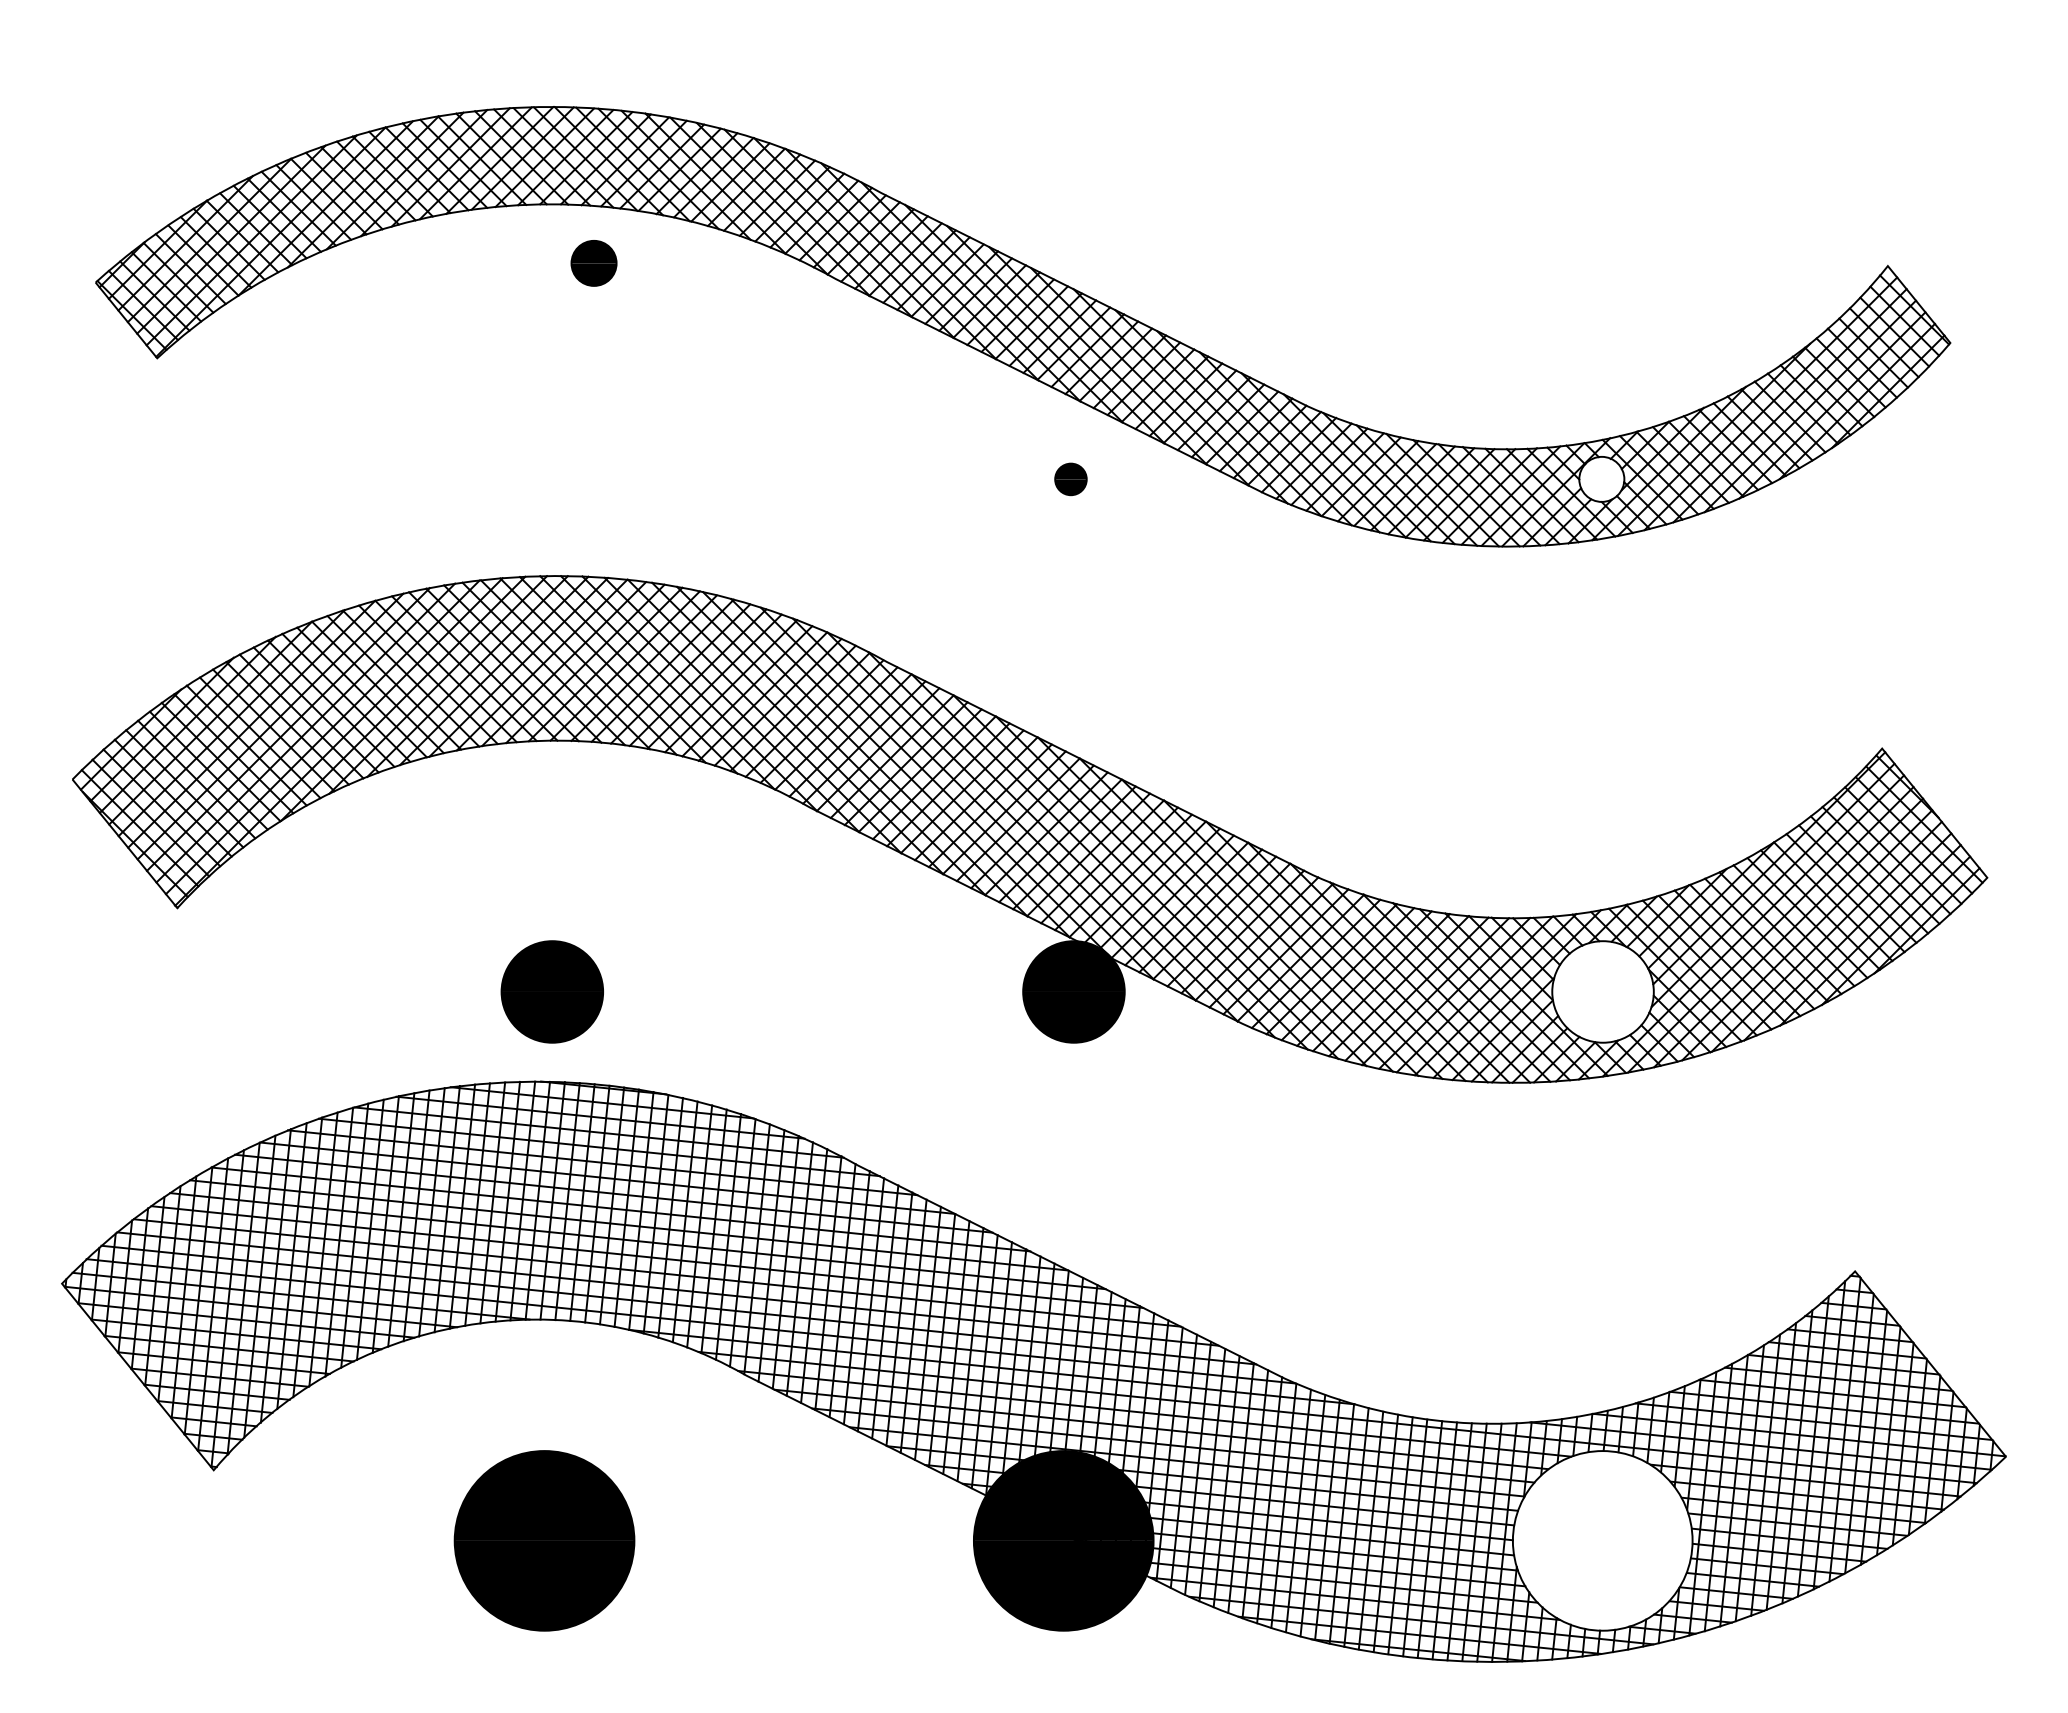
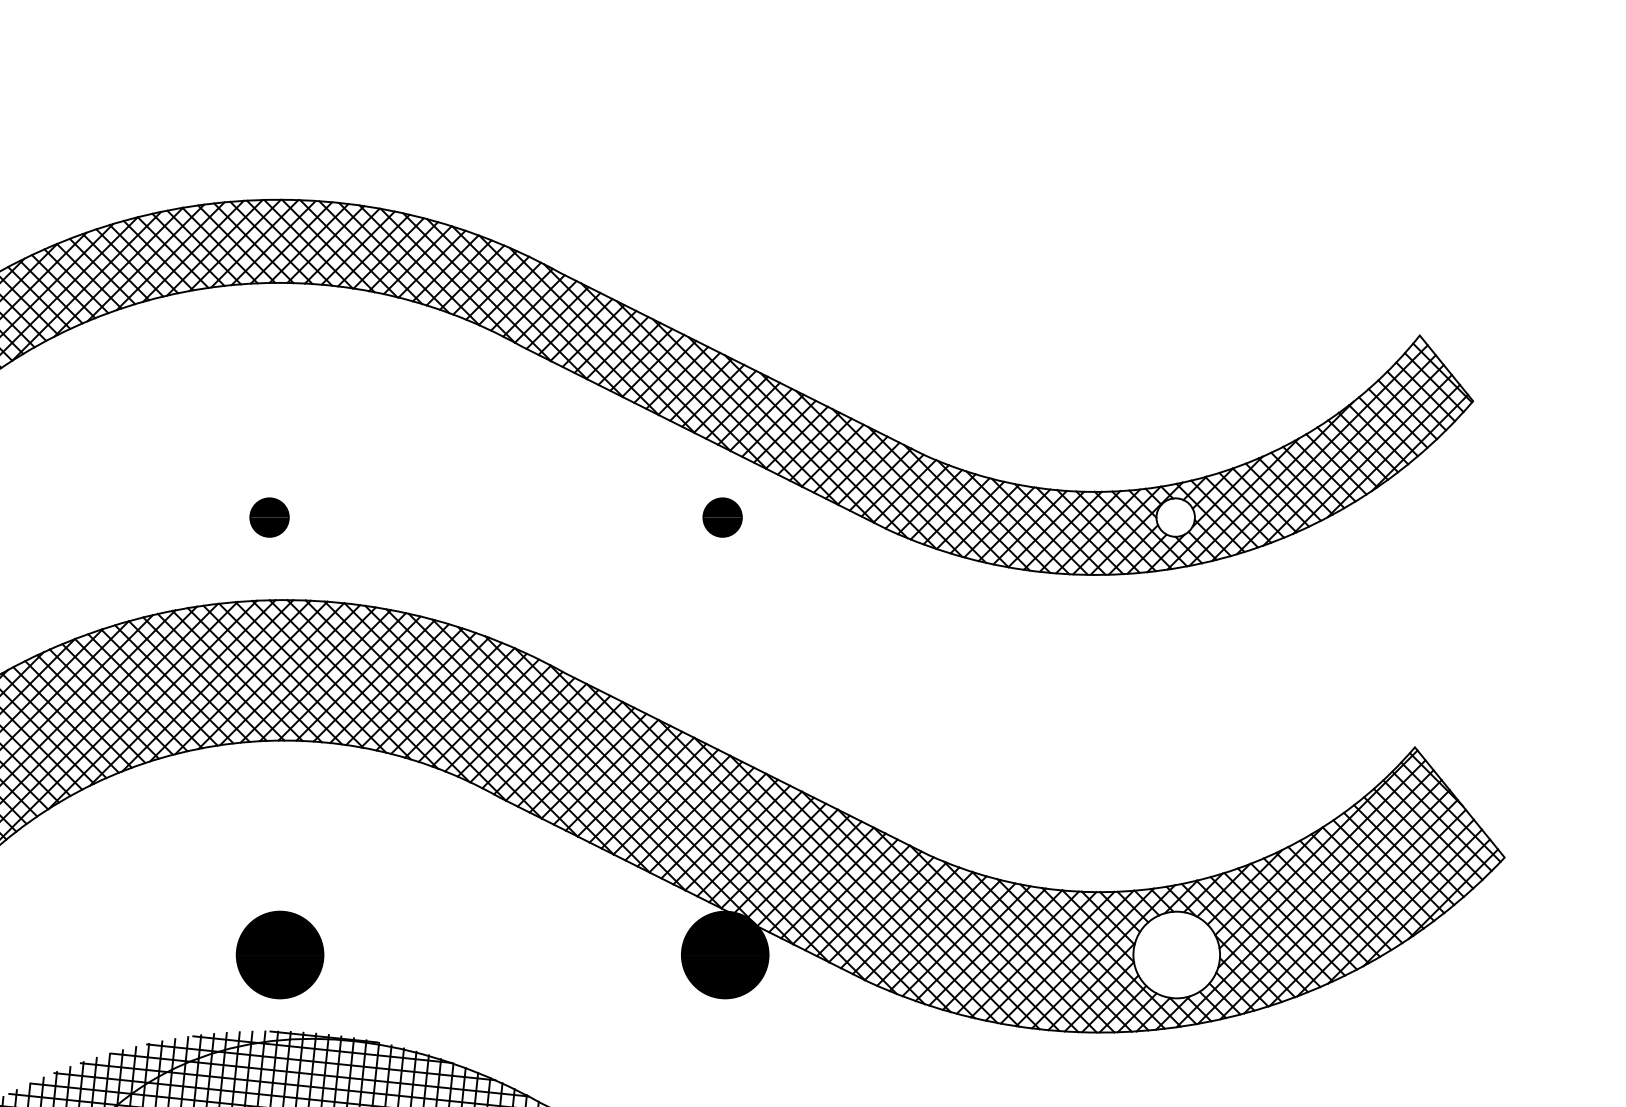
part: (593, 263) -> (269, 517), moved
part: (1070, 479) -> (722, 517), size x1.43

